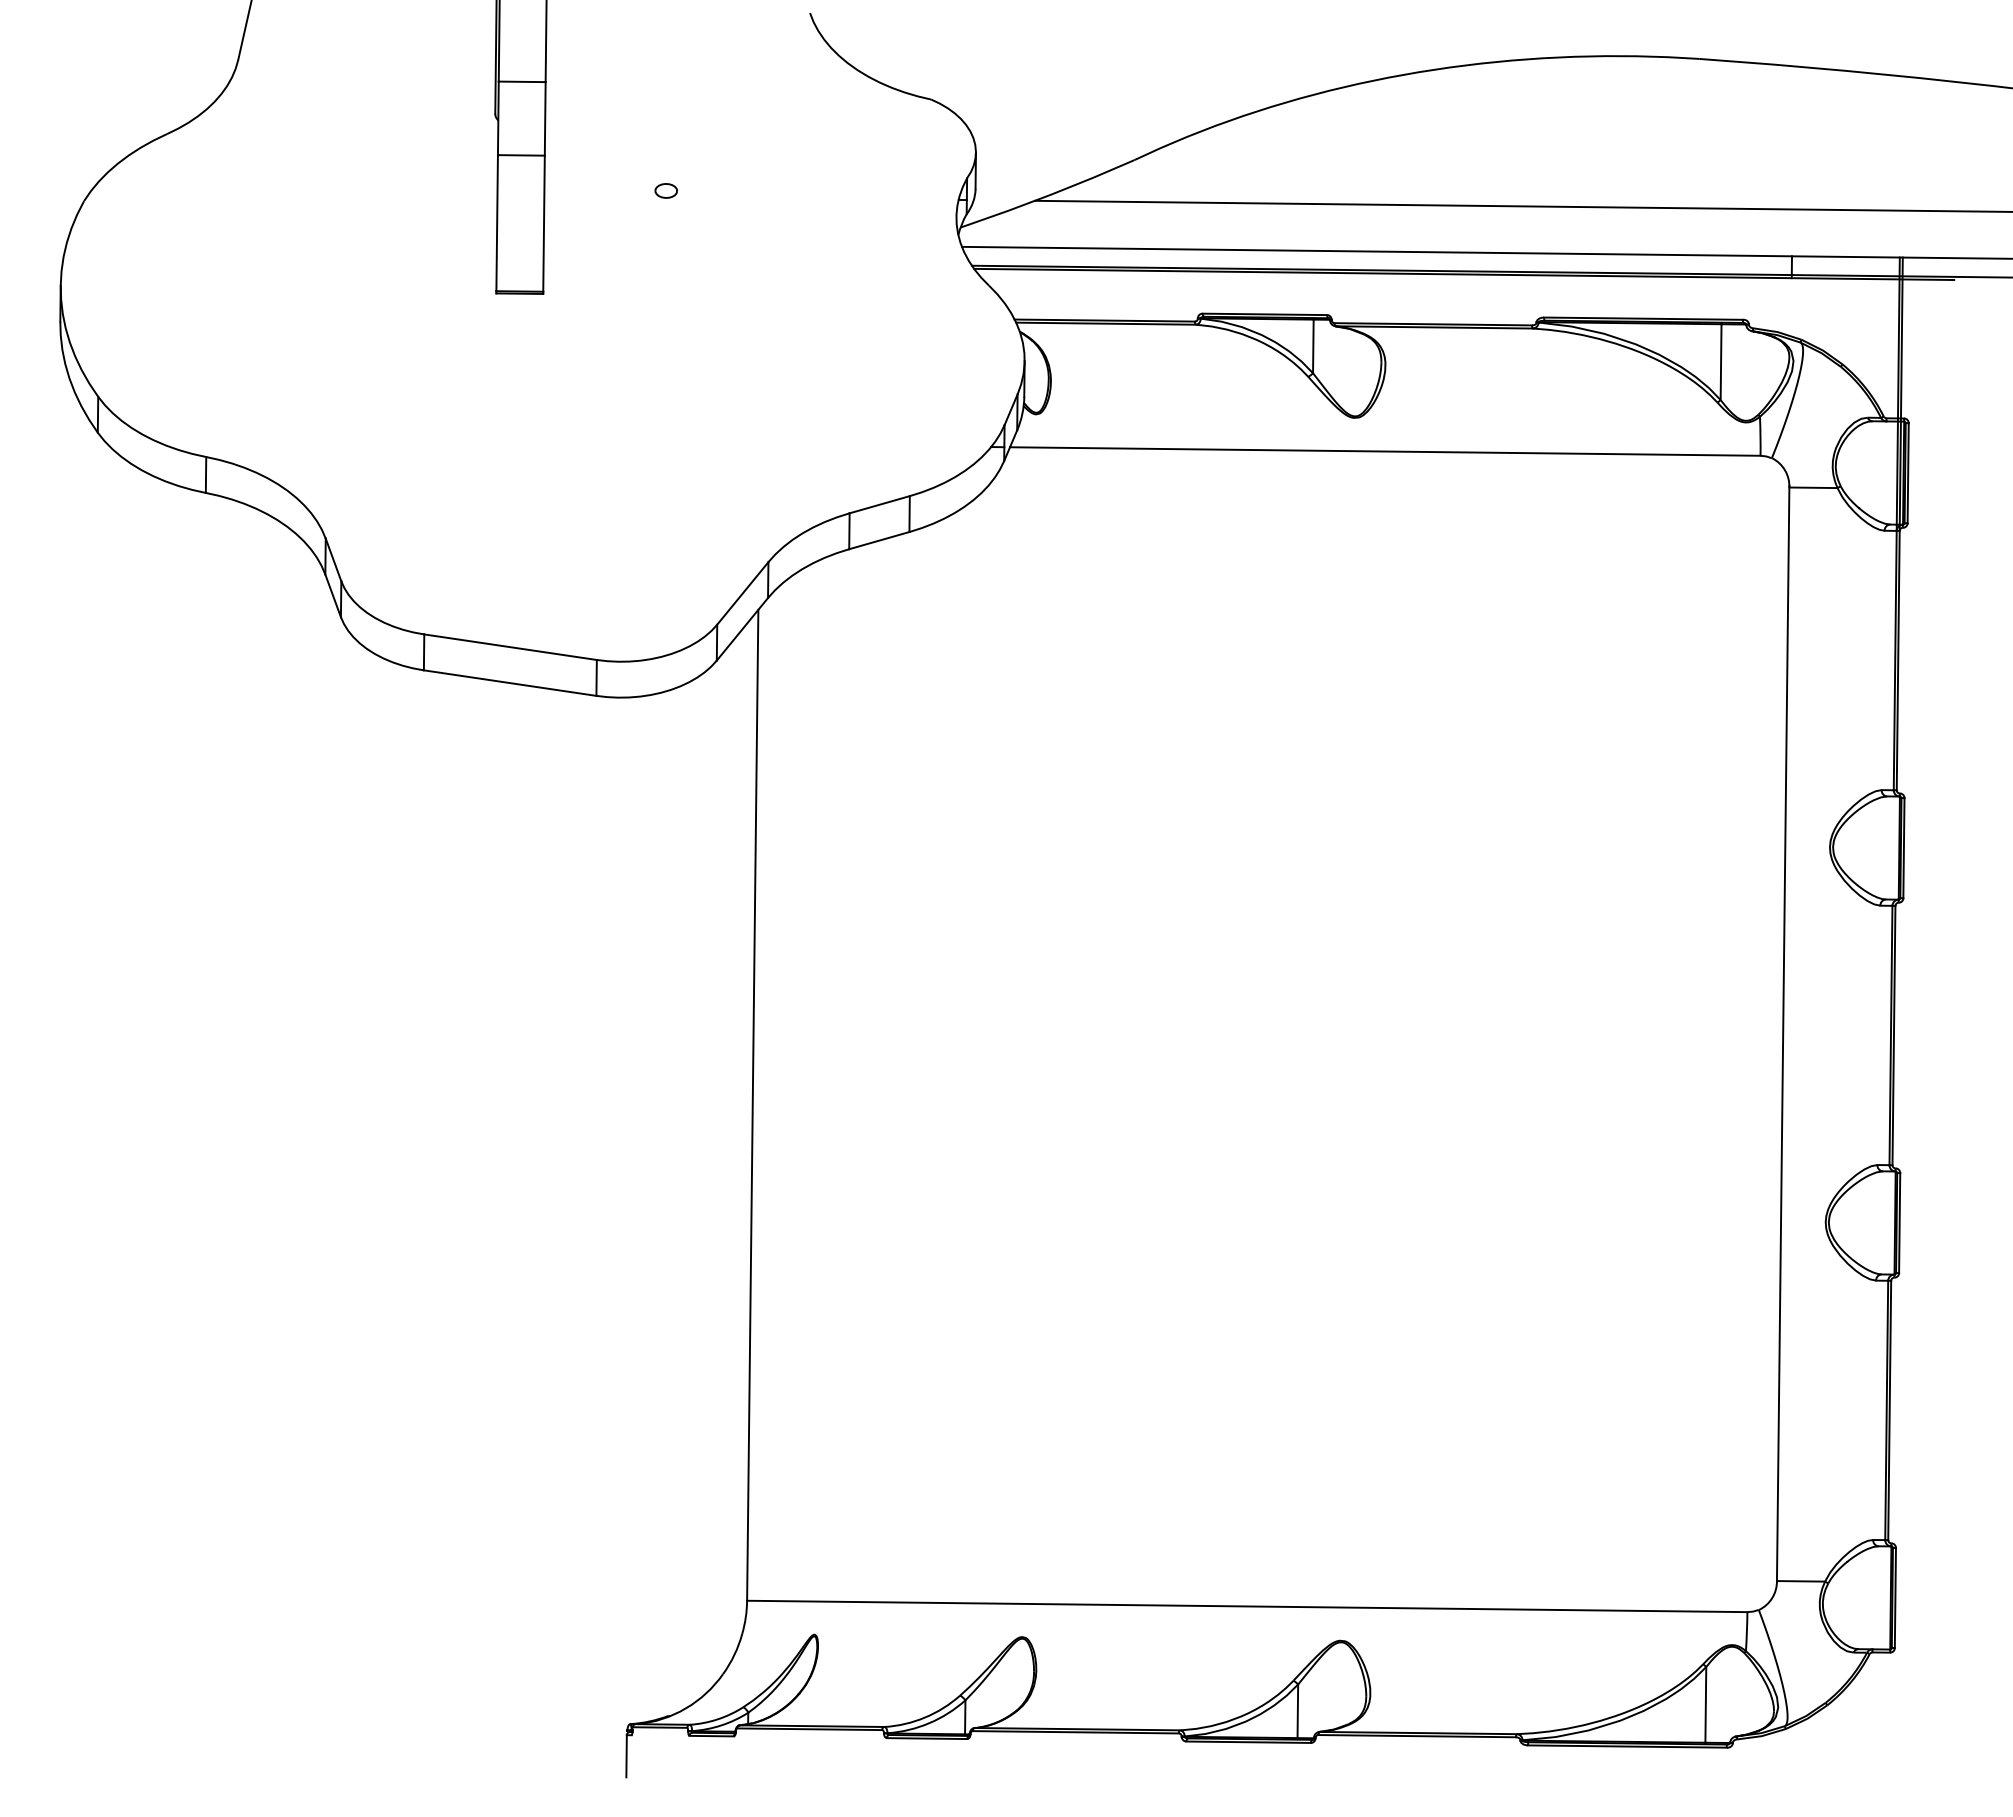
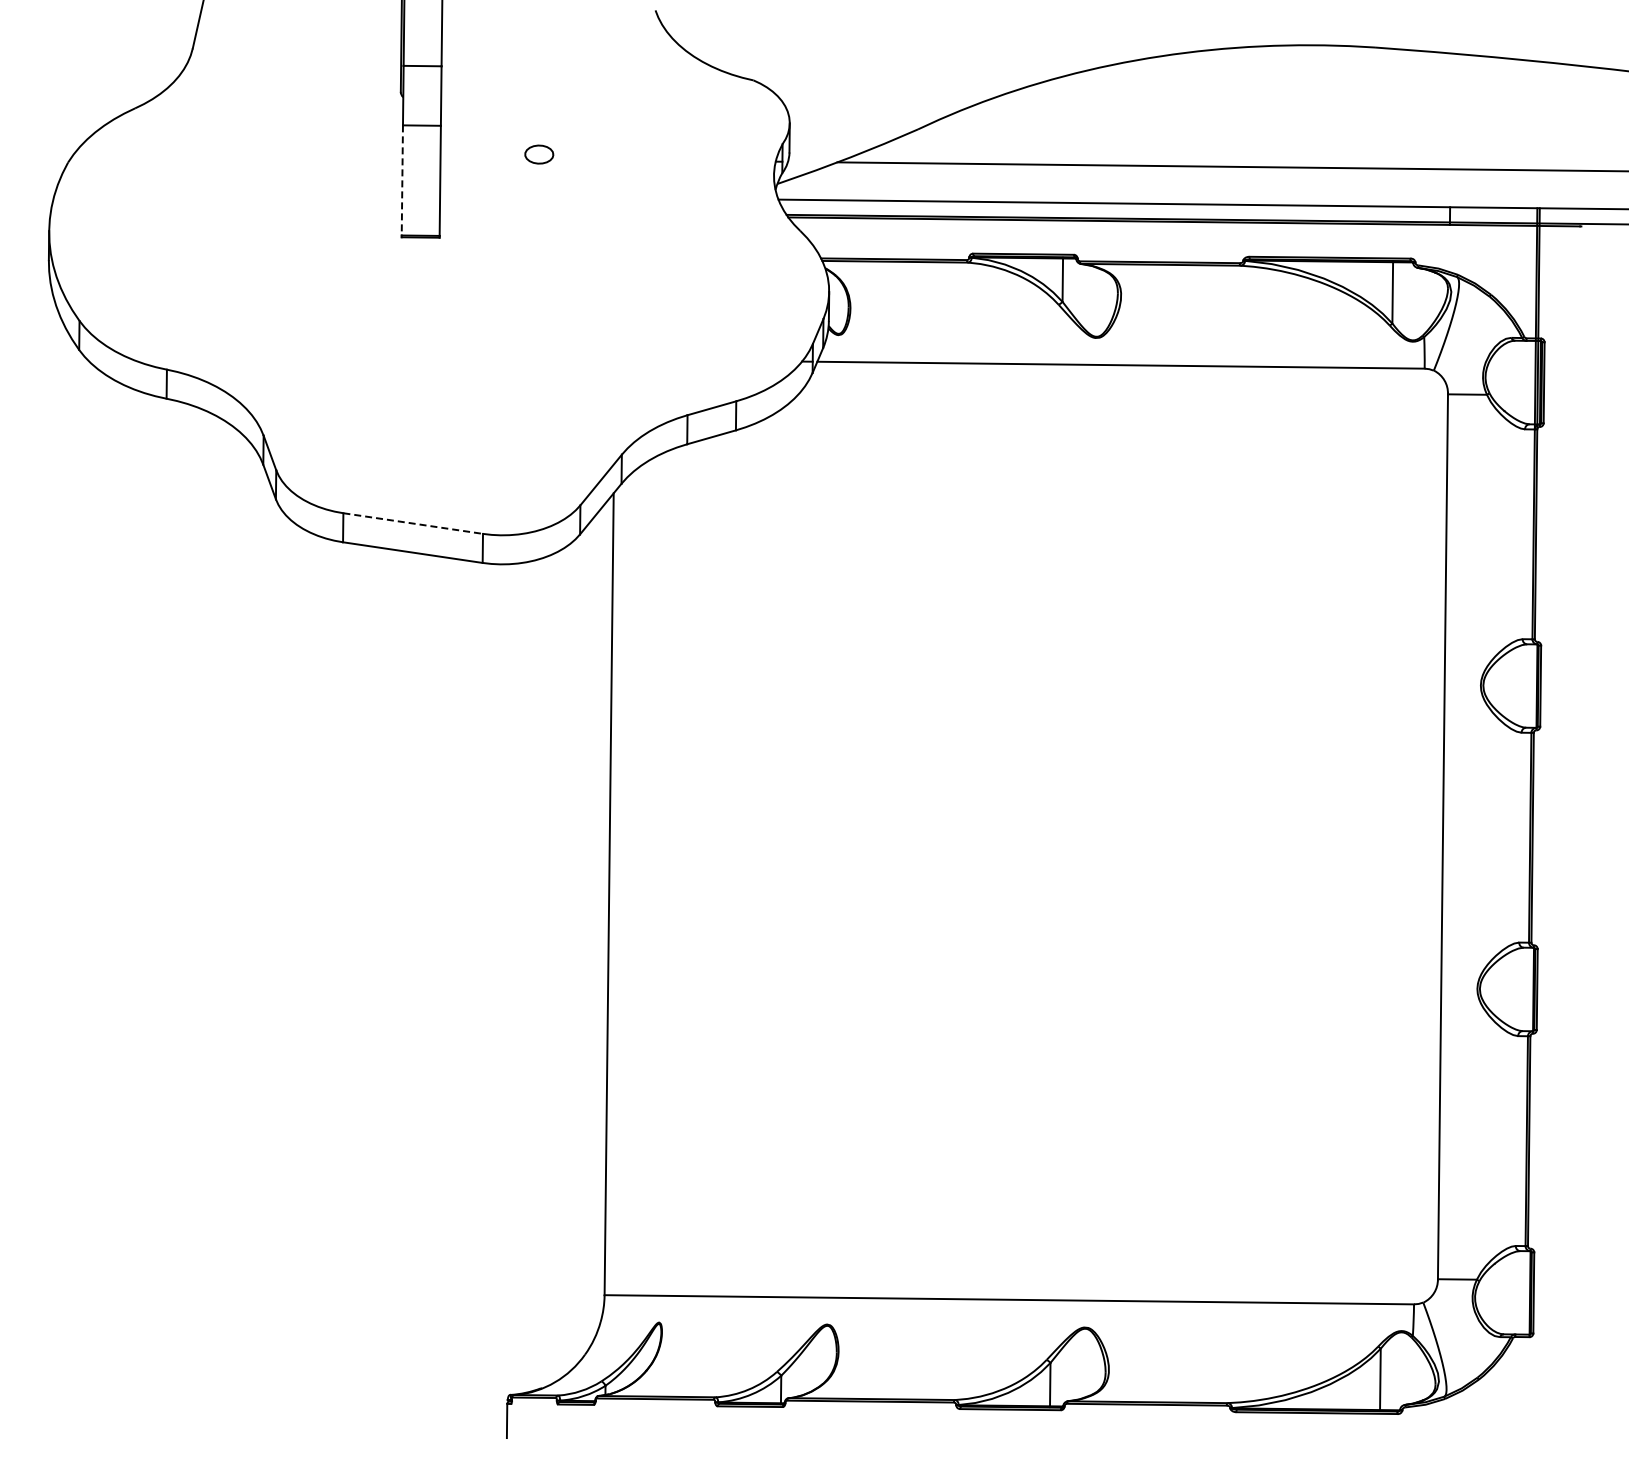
part: (665, 189) -> (538, 153), size x1.6
line: (497, 223) -> (402, 180), solid -> dashed
line: (510, 647) -> (413, 523), solid -> dashed

